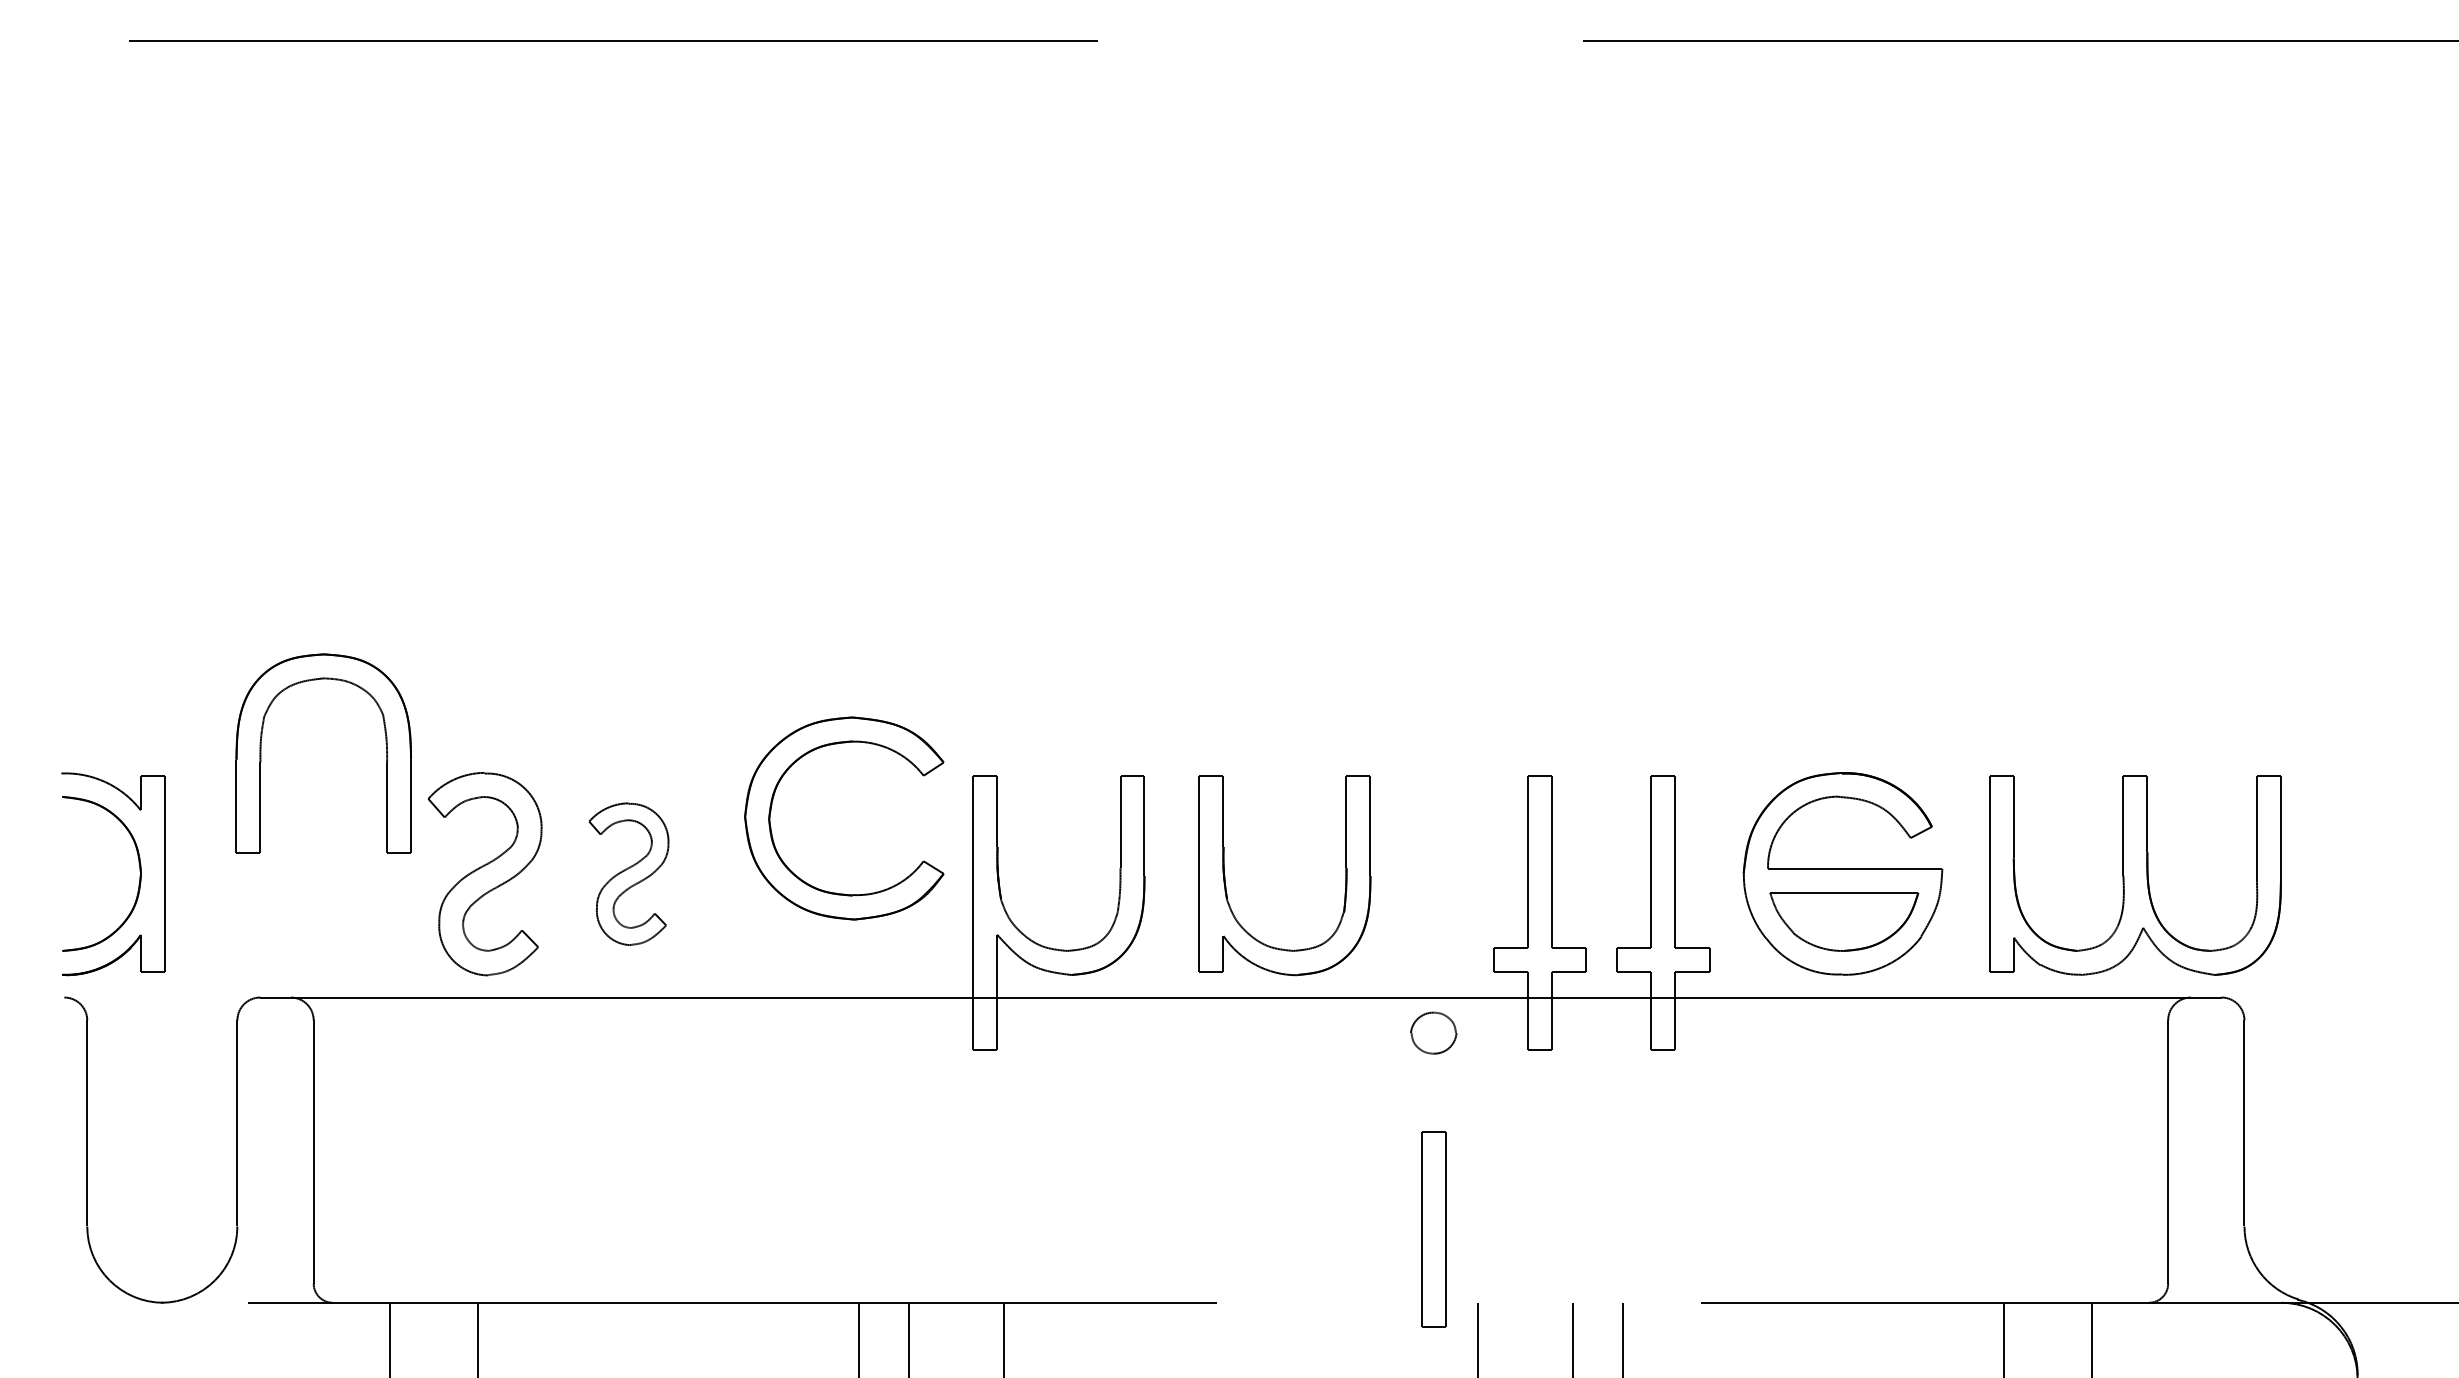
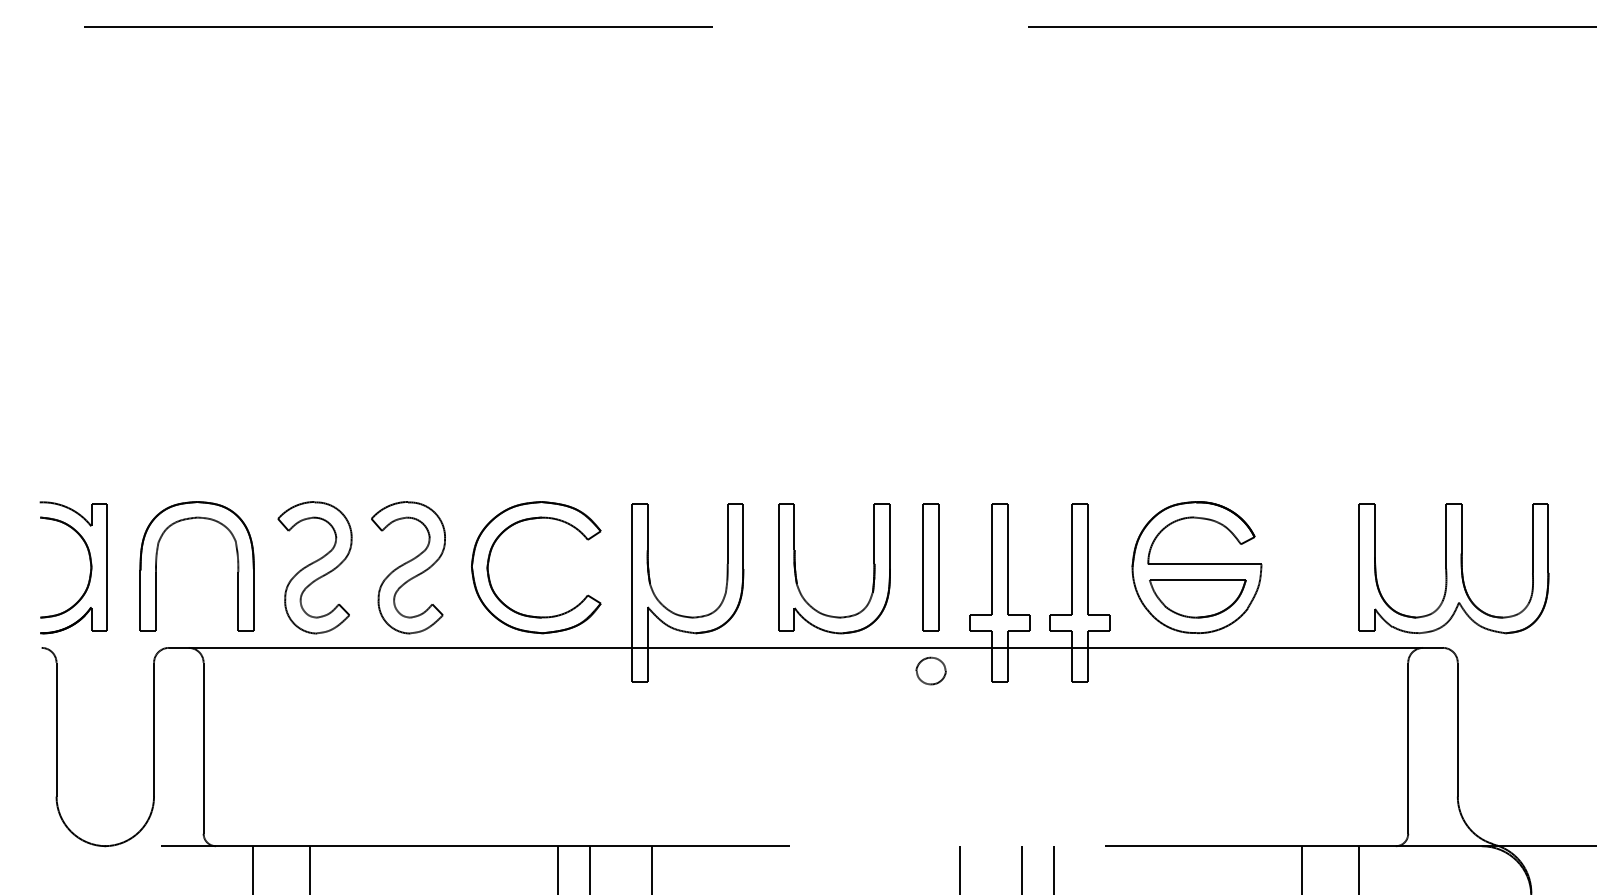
part: (262, 744) -> (157, 560), moved
part: (772, 810) -> (489, 562), moved
part: (629, 873) -> (408, 567), size x1.43
part: (2134, 875) -> (1453, 568), moved
part: (1432, 1229) -> (930, 567), moved

